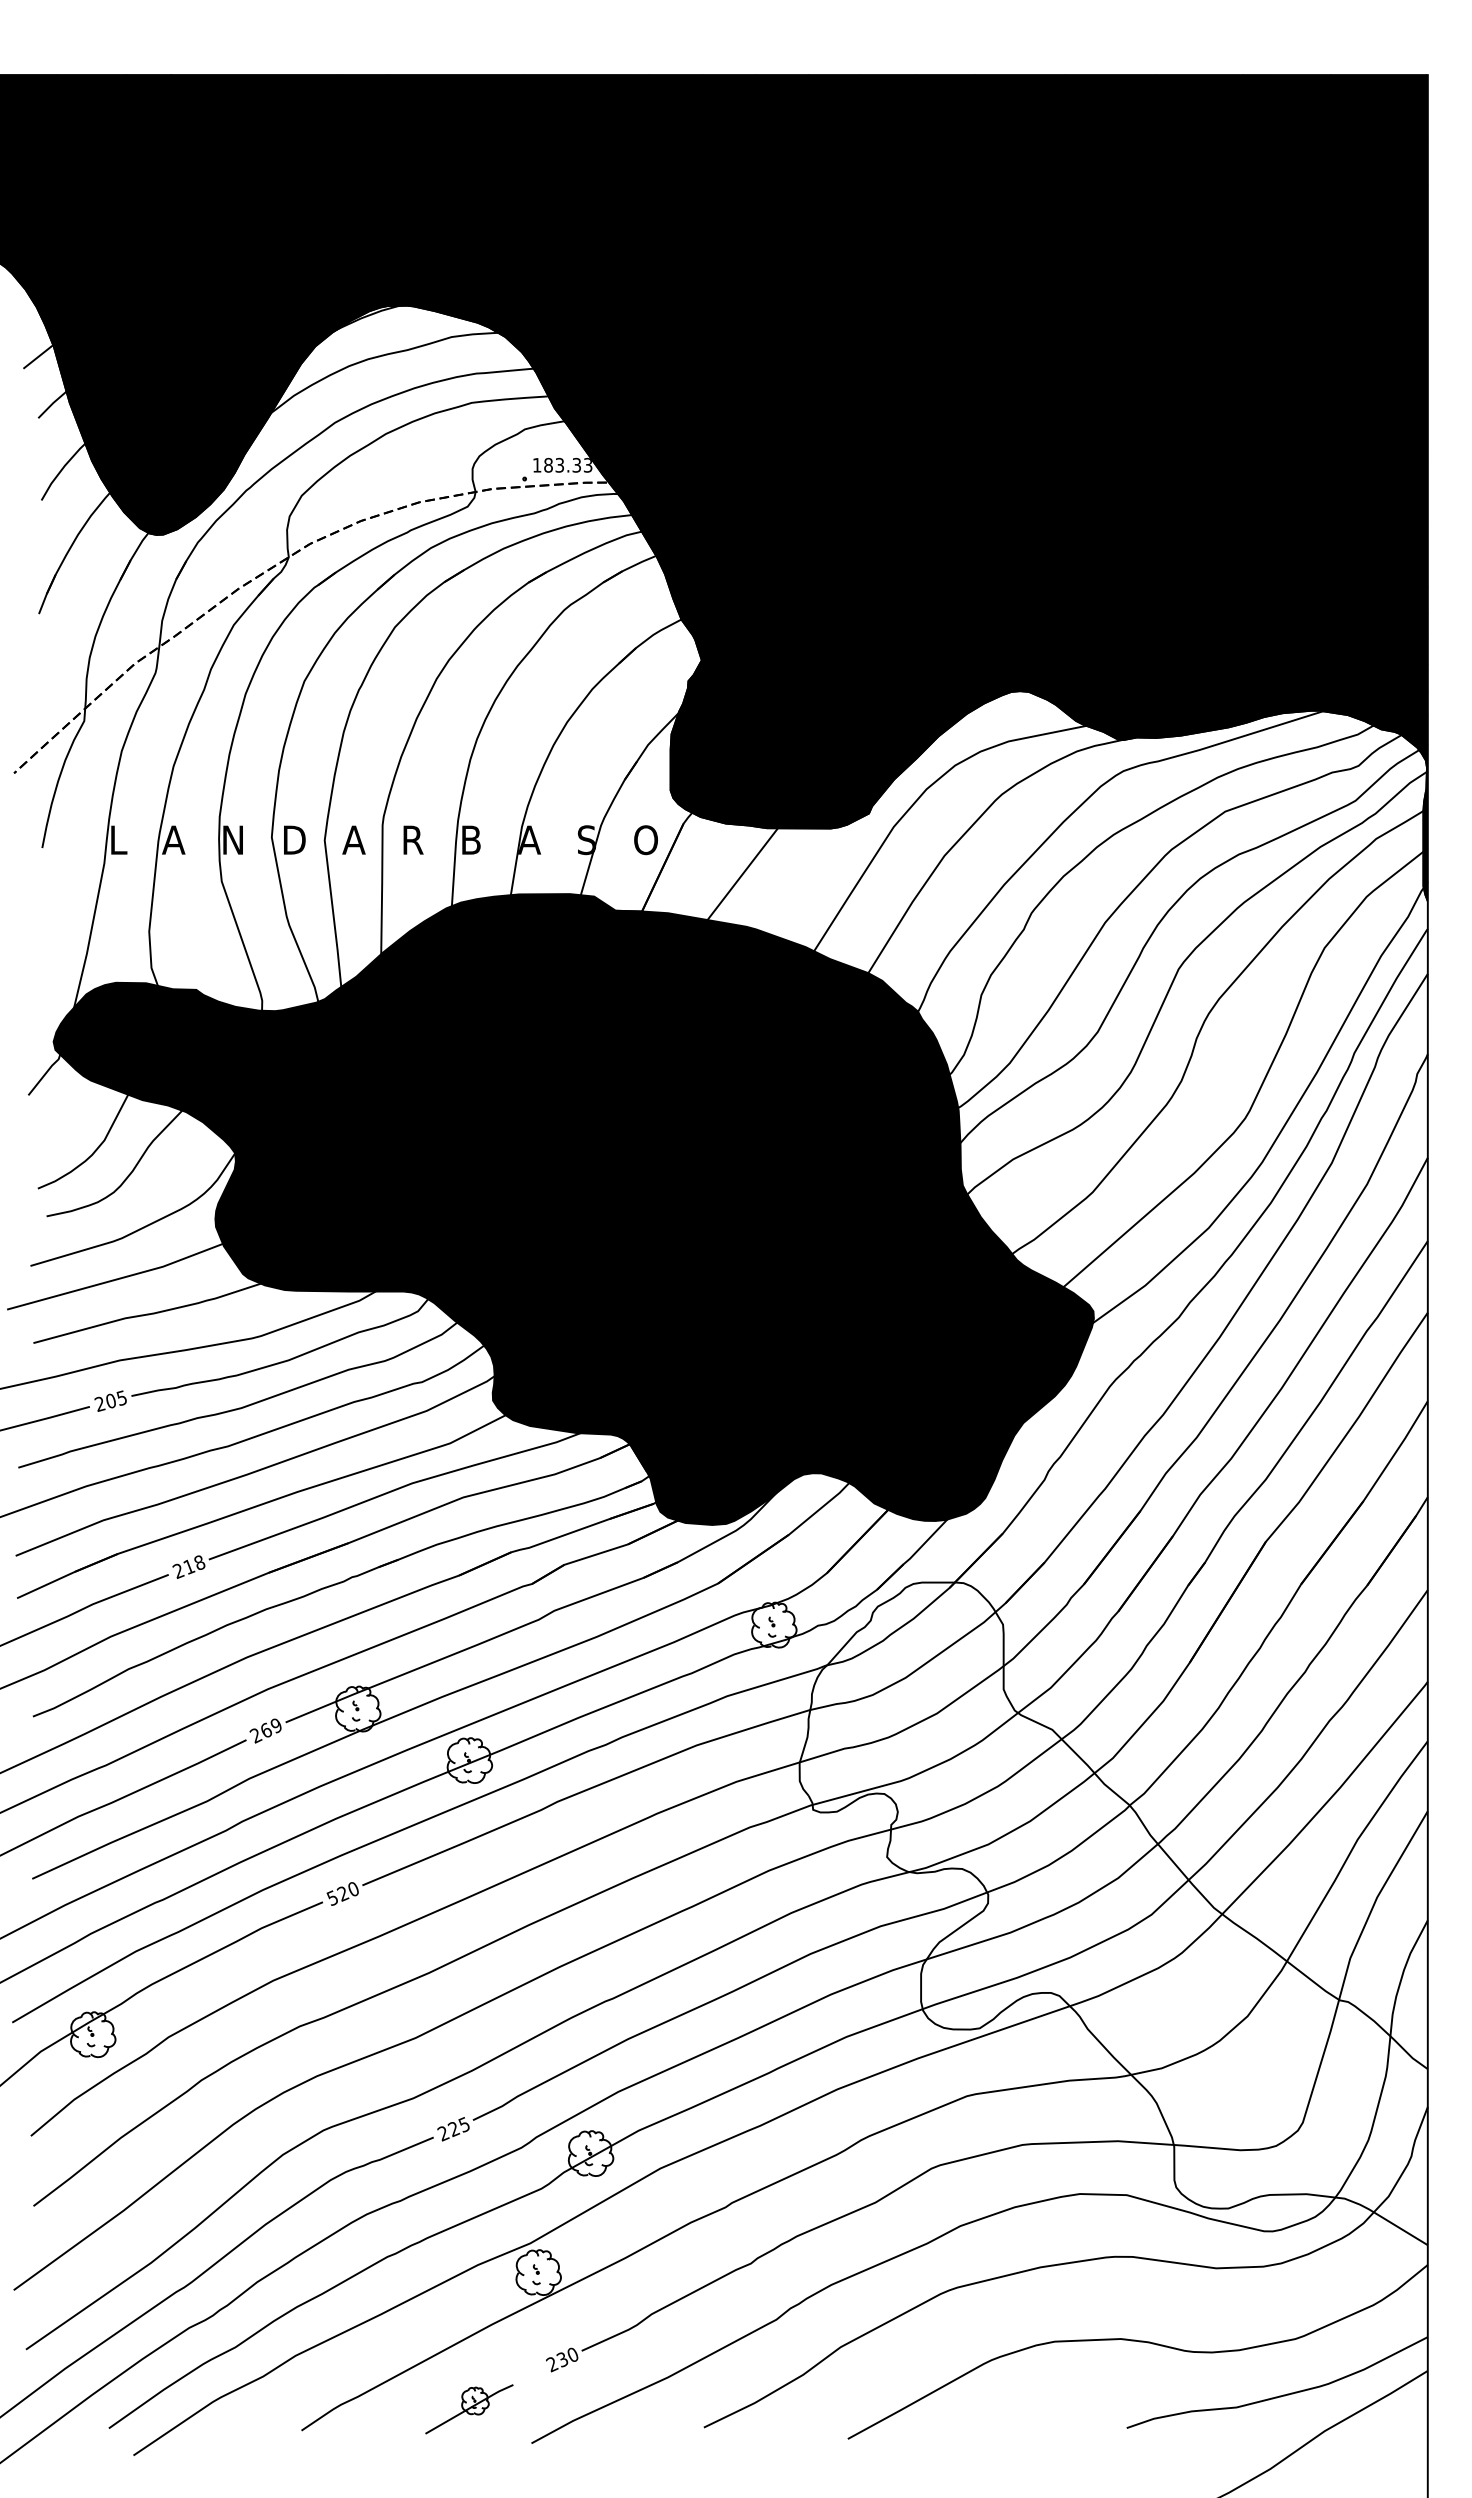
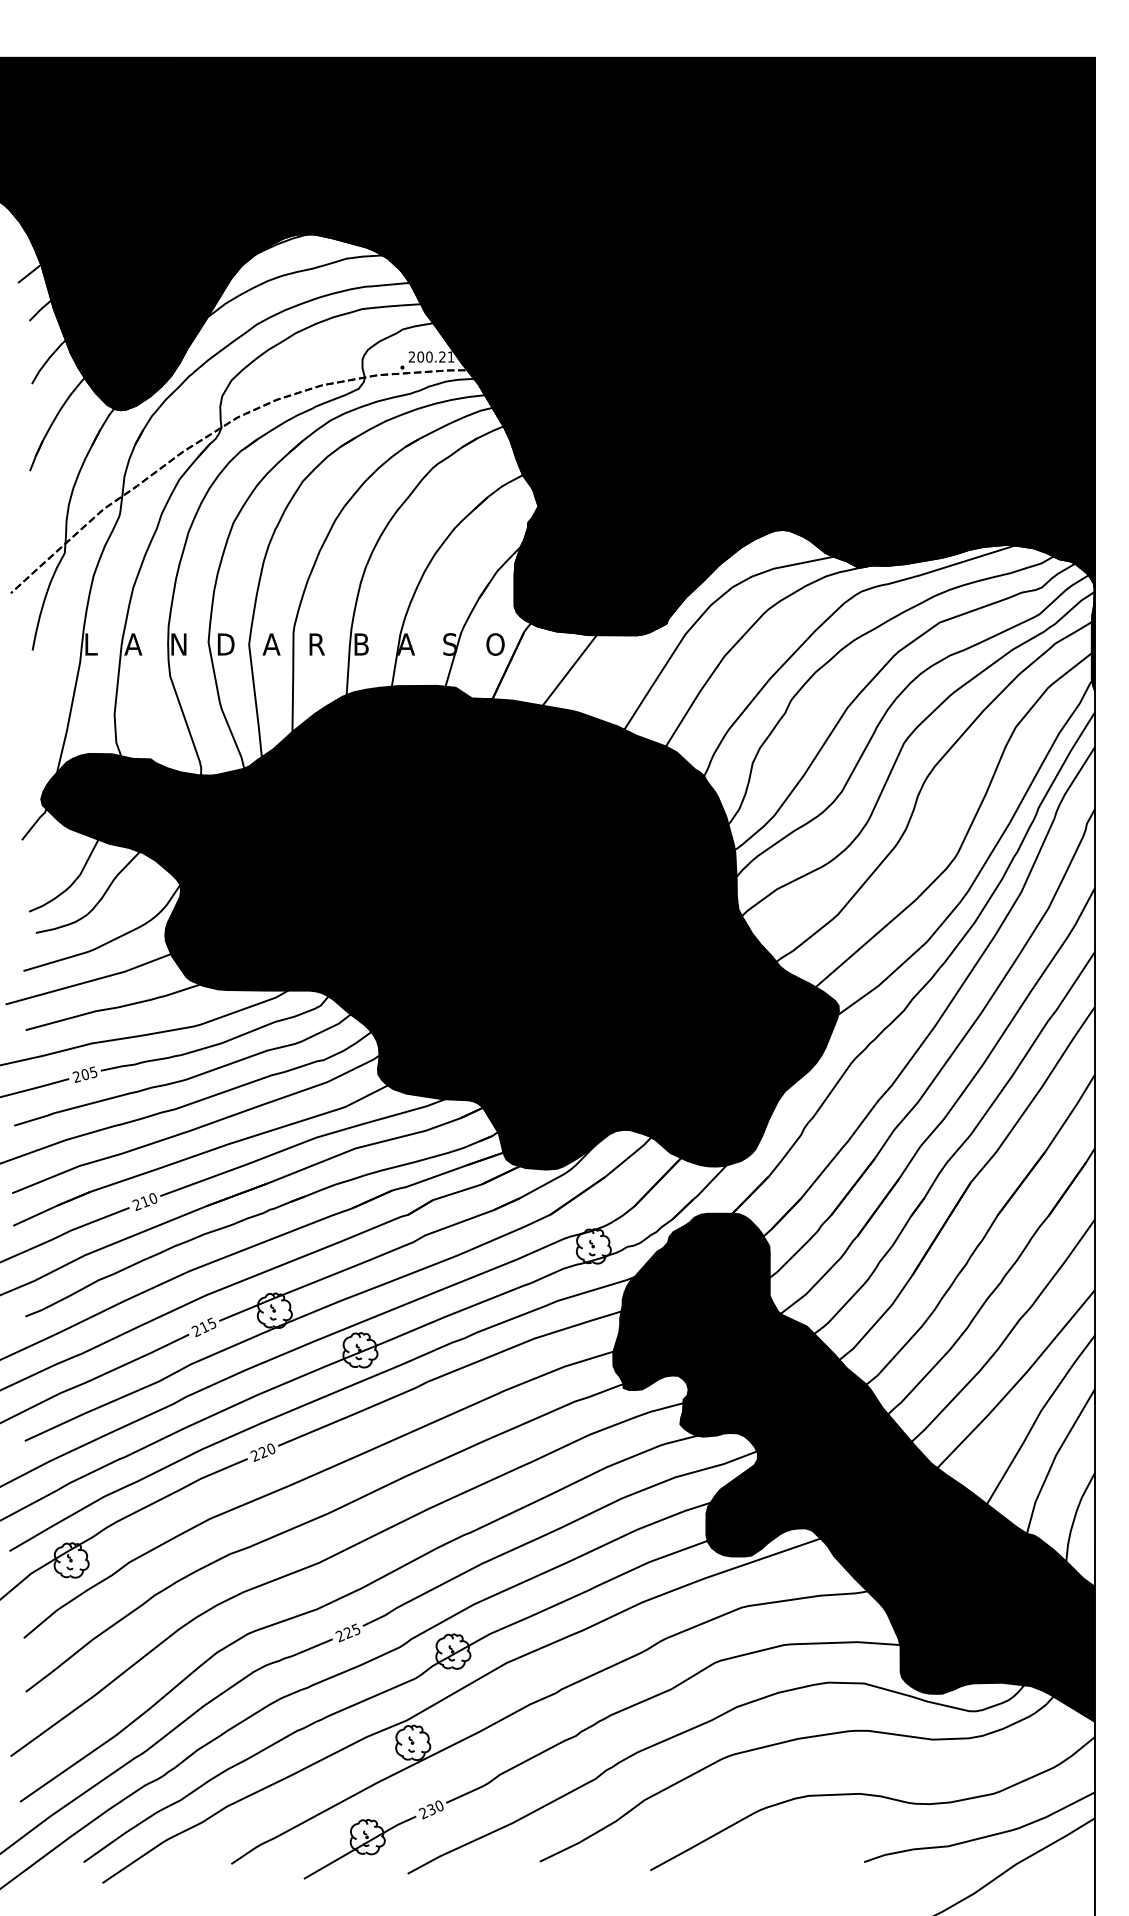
text: (562, 464) -> (431, 356), 183.33 -> 200.21
text: (199, 1562) -> (153, 1198), 218 -> 210
text: (270, 1728) -> (207, 1325), 269 -> 215
text: (332, 1898) -> (255, 1456), 520 -> 220
fill: (1113, 1913) -> (853, 1467), added
part: (469, 2409) -> (360, 1847), size x1.67

